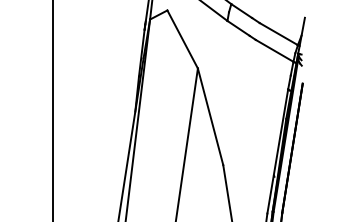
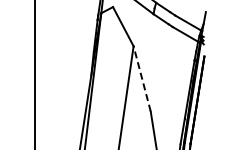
line: (211, 116) -> (142, 78), solid -> dashed

